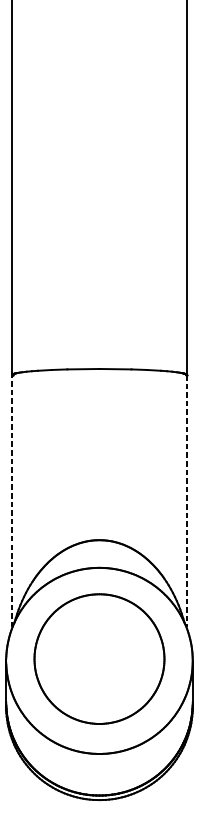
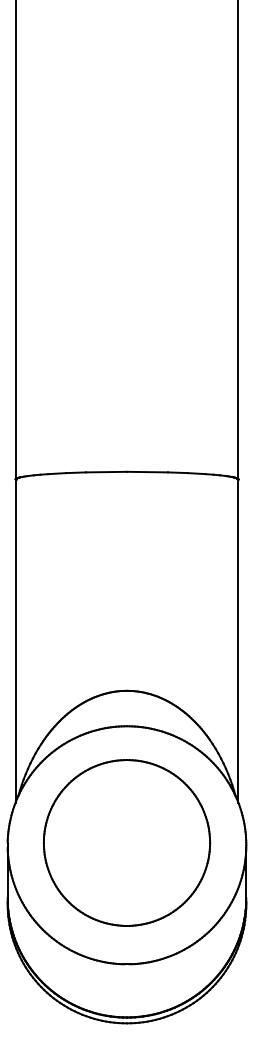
line: (12, 500) -> (15, 640), dashed -> solid
line: (186, 501) -> (238, 641), dashed -> solid

